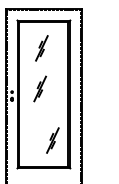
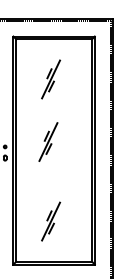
part: (52, 140) -> (50, 221), moved

